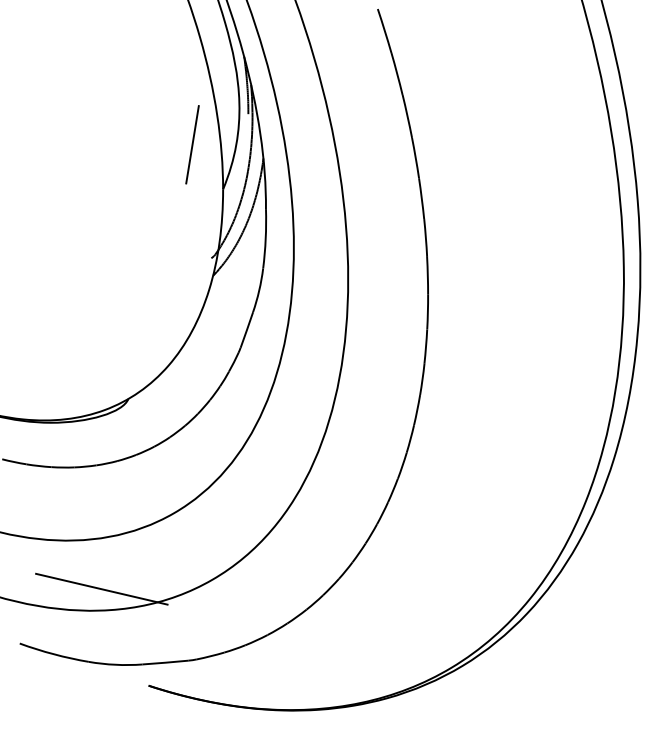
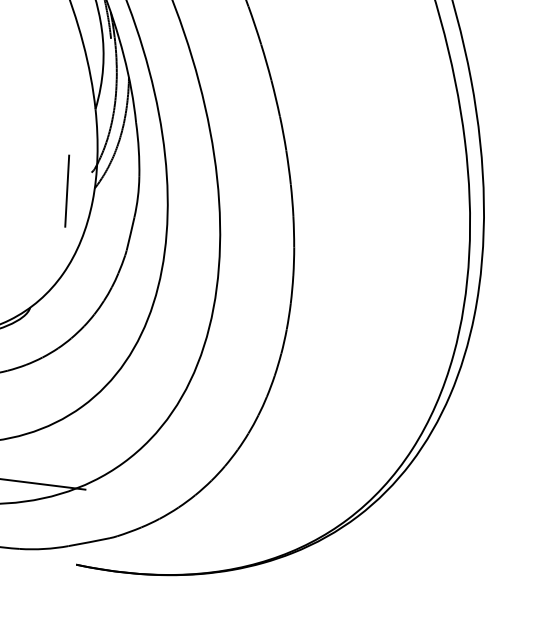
line: (192, 144) -> (67, 190), moved

